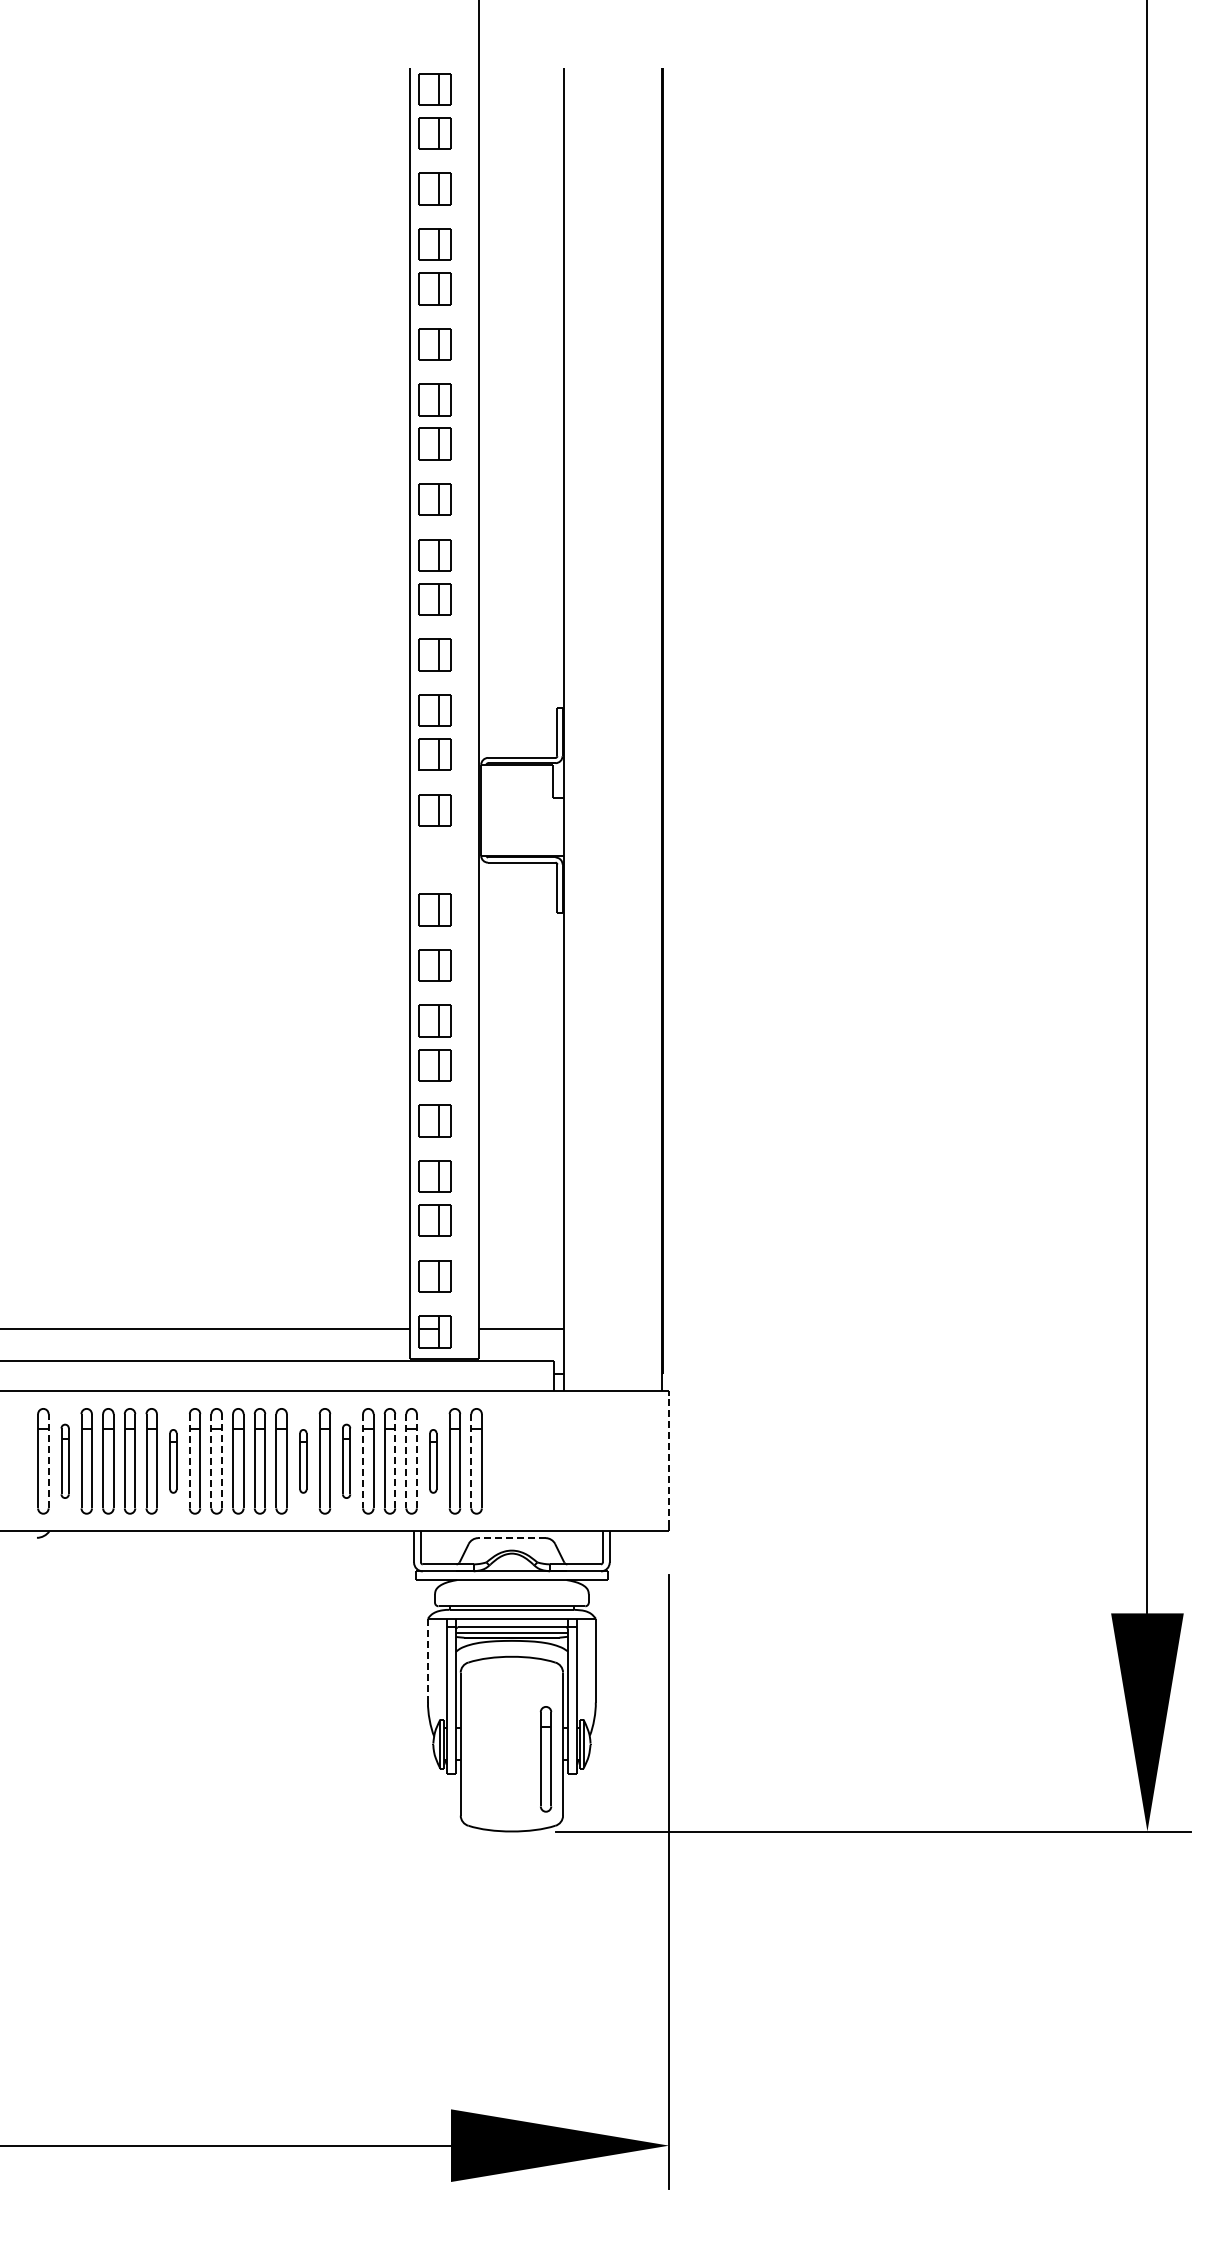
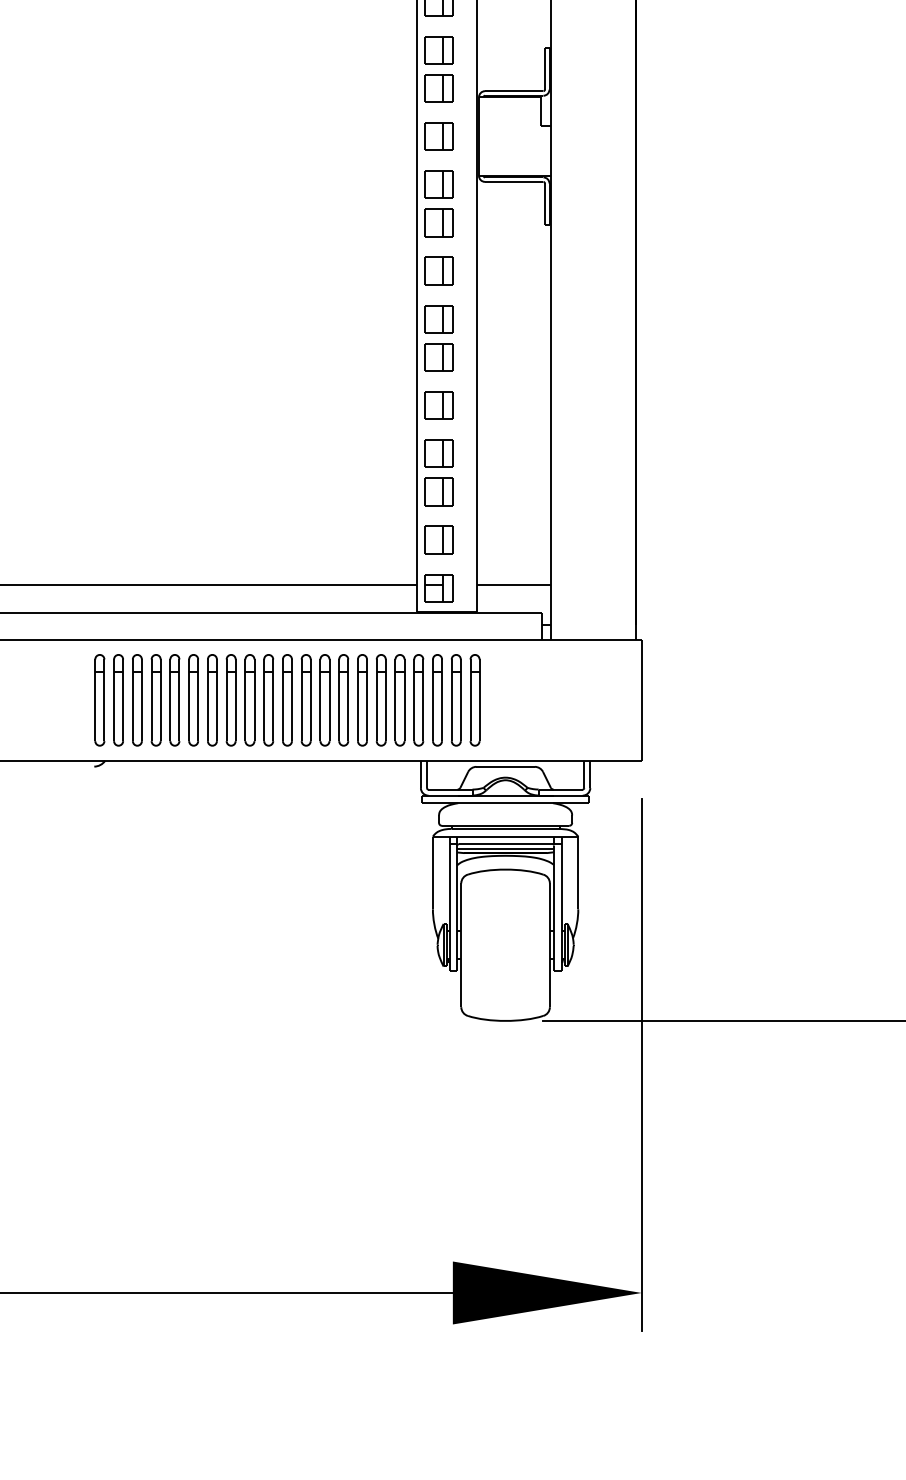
part: (434, 865) -> (438, 184), added
line: (48, 1460) -> (104, 699), dashed -> solid
line: (221, 1460) -> (254, 699), dashed -> solid
line: (395, 1460) -> (404, 699), dashed -> solid
line: (416, 1460) -> (422, 699), dashed -> solid
line: (669, 1460) -> (642, 699), dashed -> solid
part: (65, 1461) -> (119, 700), size x1.43
part: (173, 1461) -> (212, 700), size x1.67
line: (189, 1461) -> (226, 700), dashed -> solid
line: (211, 1461) -> (245, 700), dashed -> solid
part: (303, 1461) -> (325, 700), size x1.67
part: (346, 1461) -> (362, 700), size x1.43
line: (363, 1461) -> (377, 700), dashed -> solid
line: (406, 1461) -> (414, 700), dashed -> solid
part: (433, 1461) -> (437, 700), size x1.67
line: (471, 1461) -> (470, 700), dashed -> solid
line: (511, 1538) -> (505, 767), dashed -> solid
line: (428, 1661) -> (433, 873), dashed -> solid
part: (545, 1759) -> (534, 958), removed

